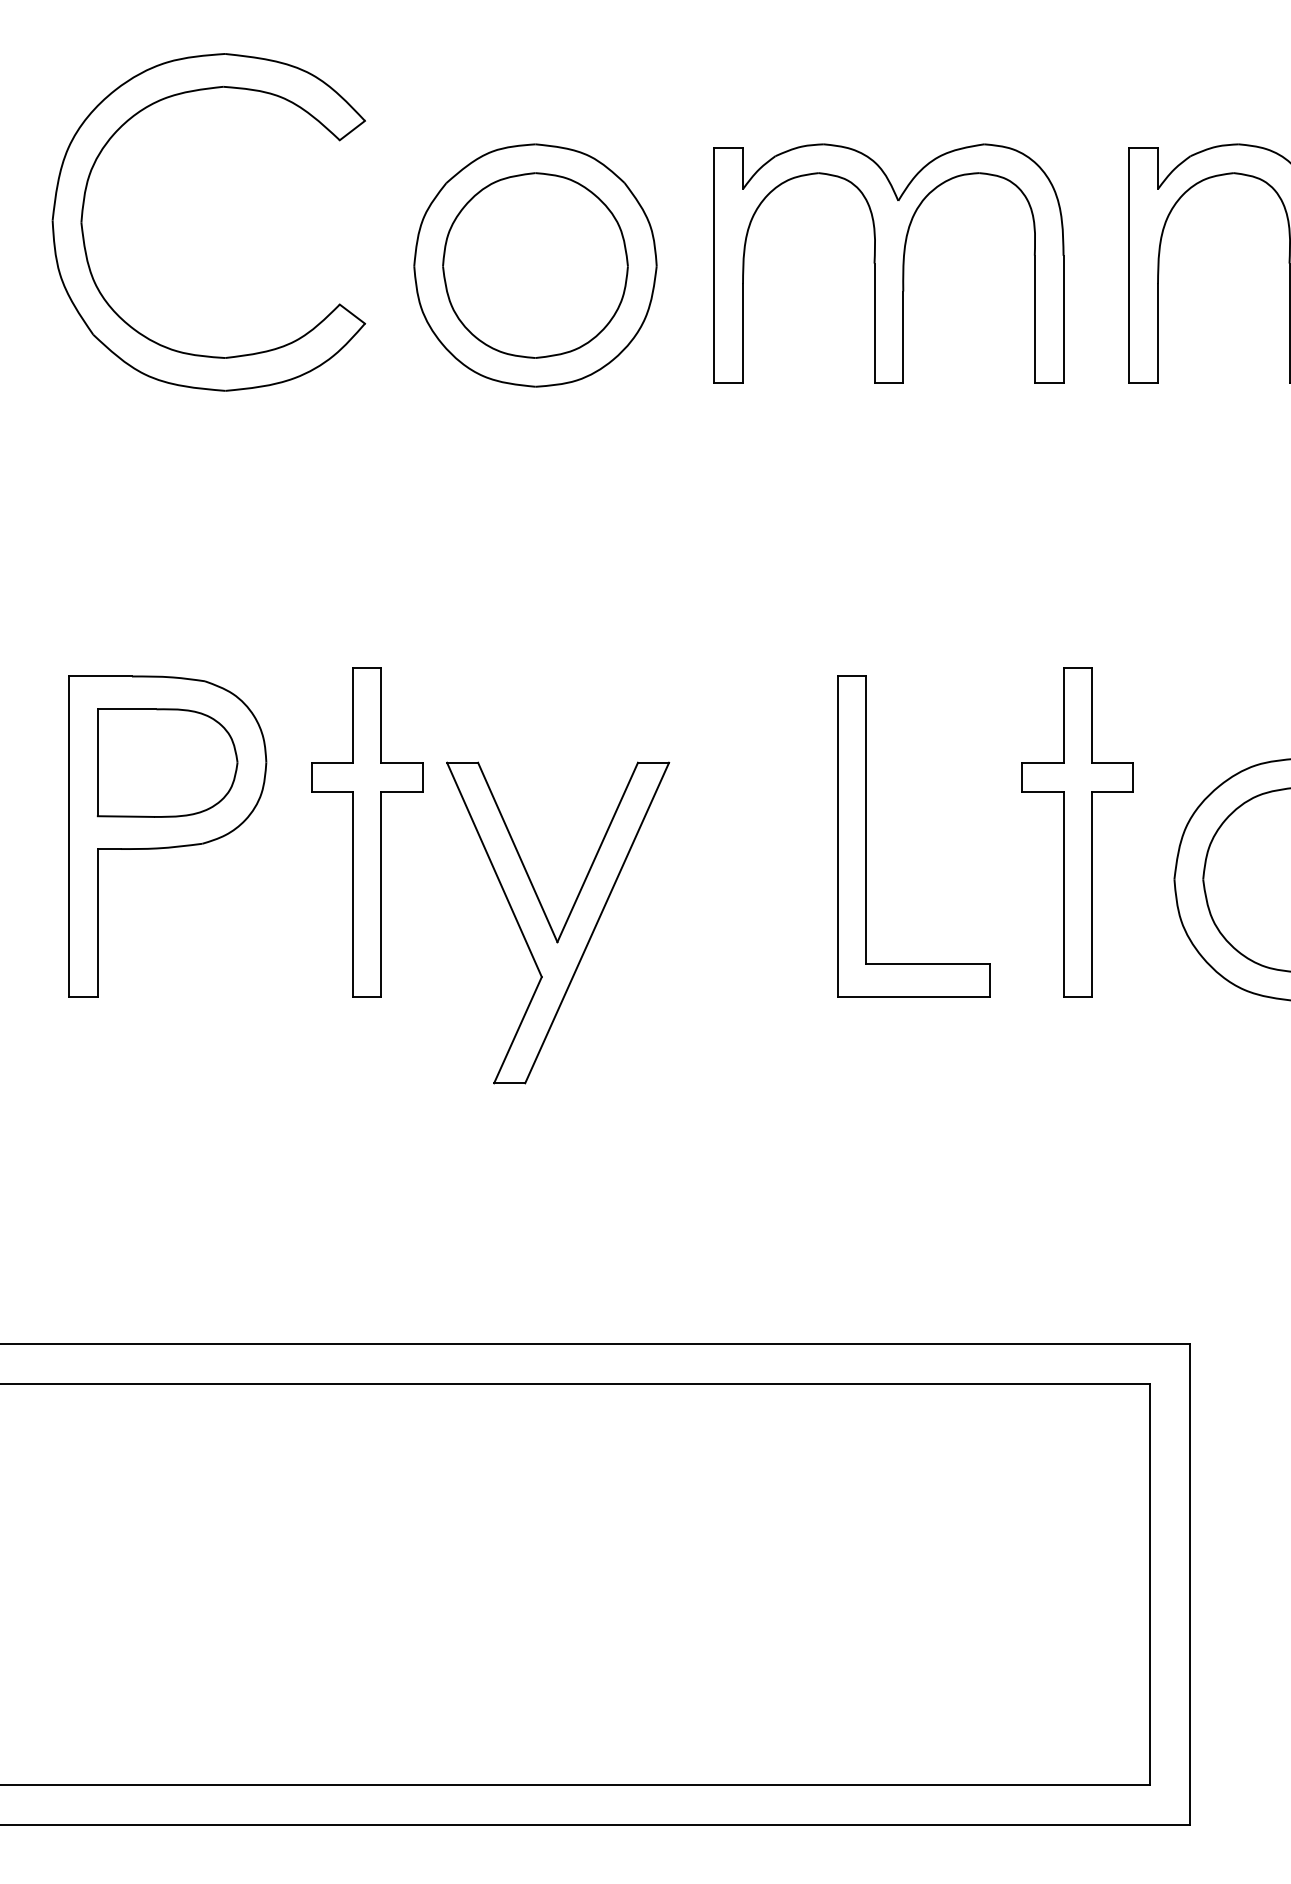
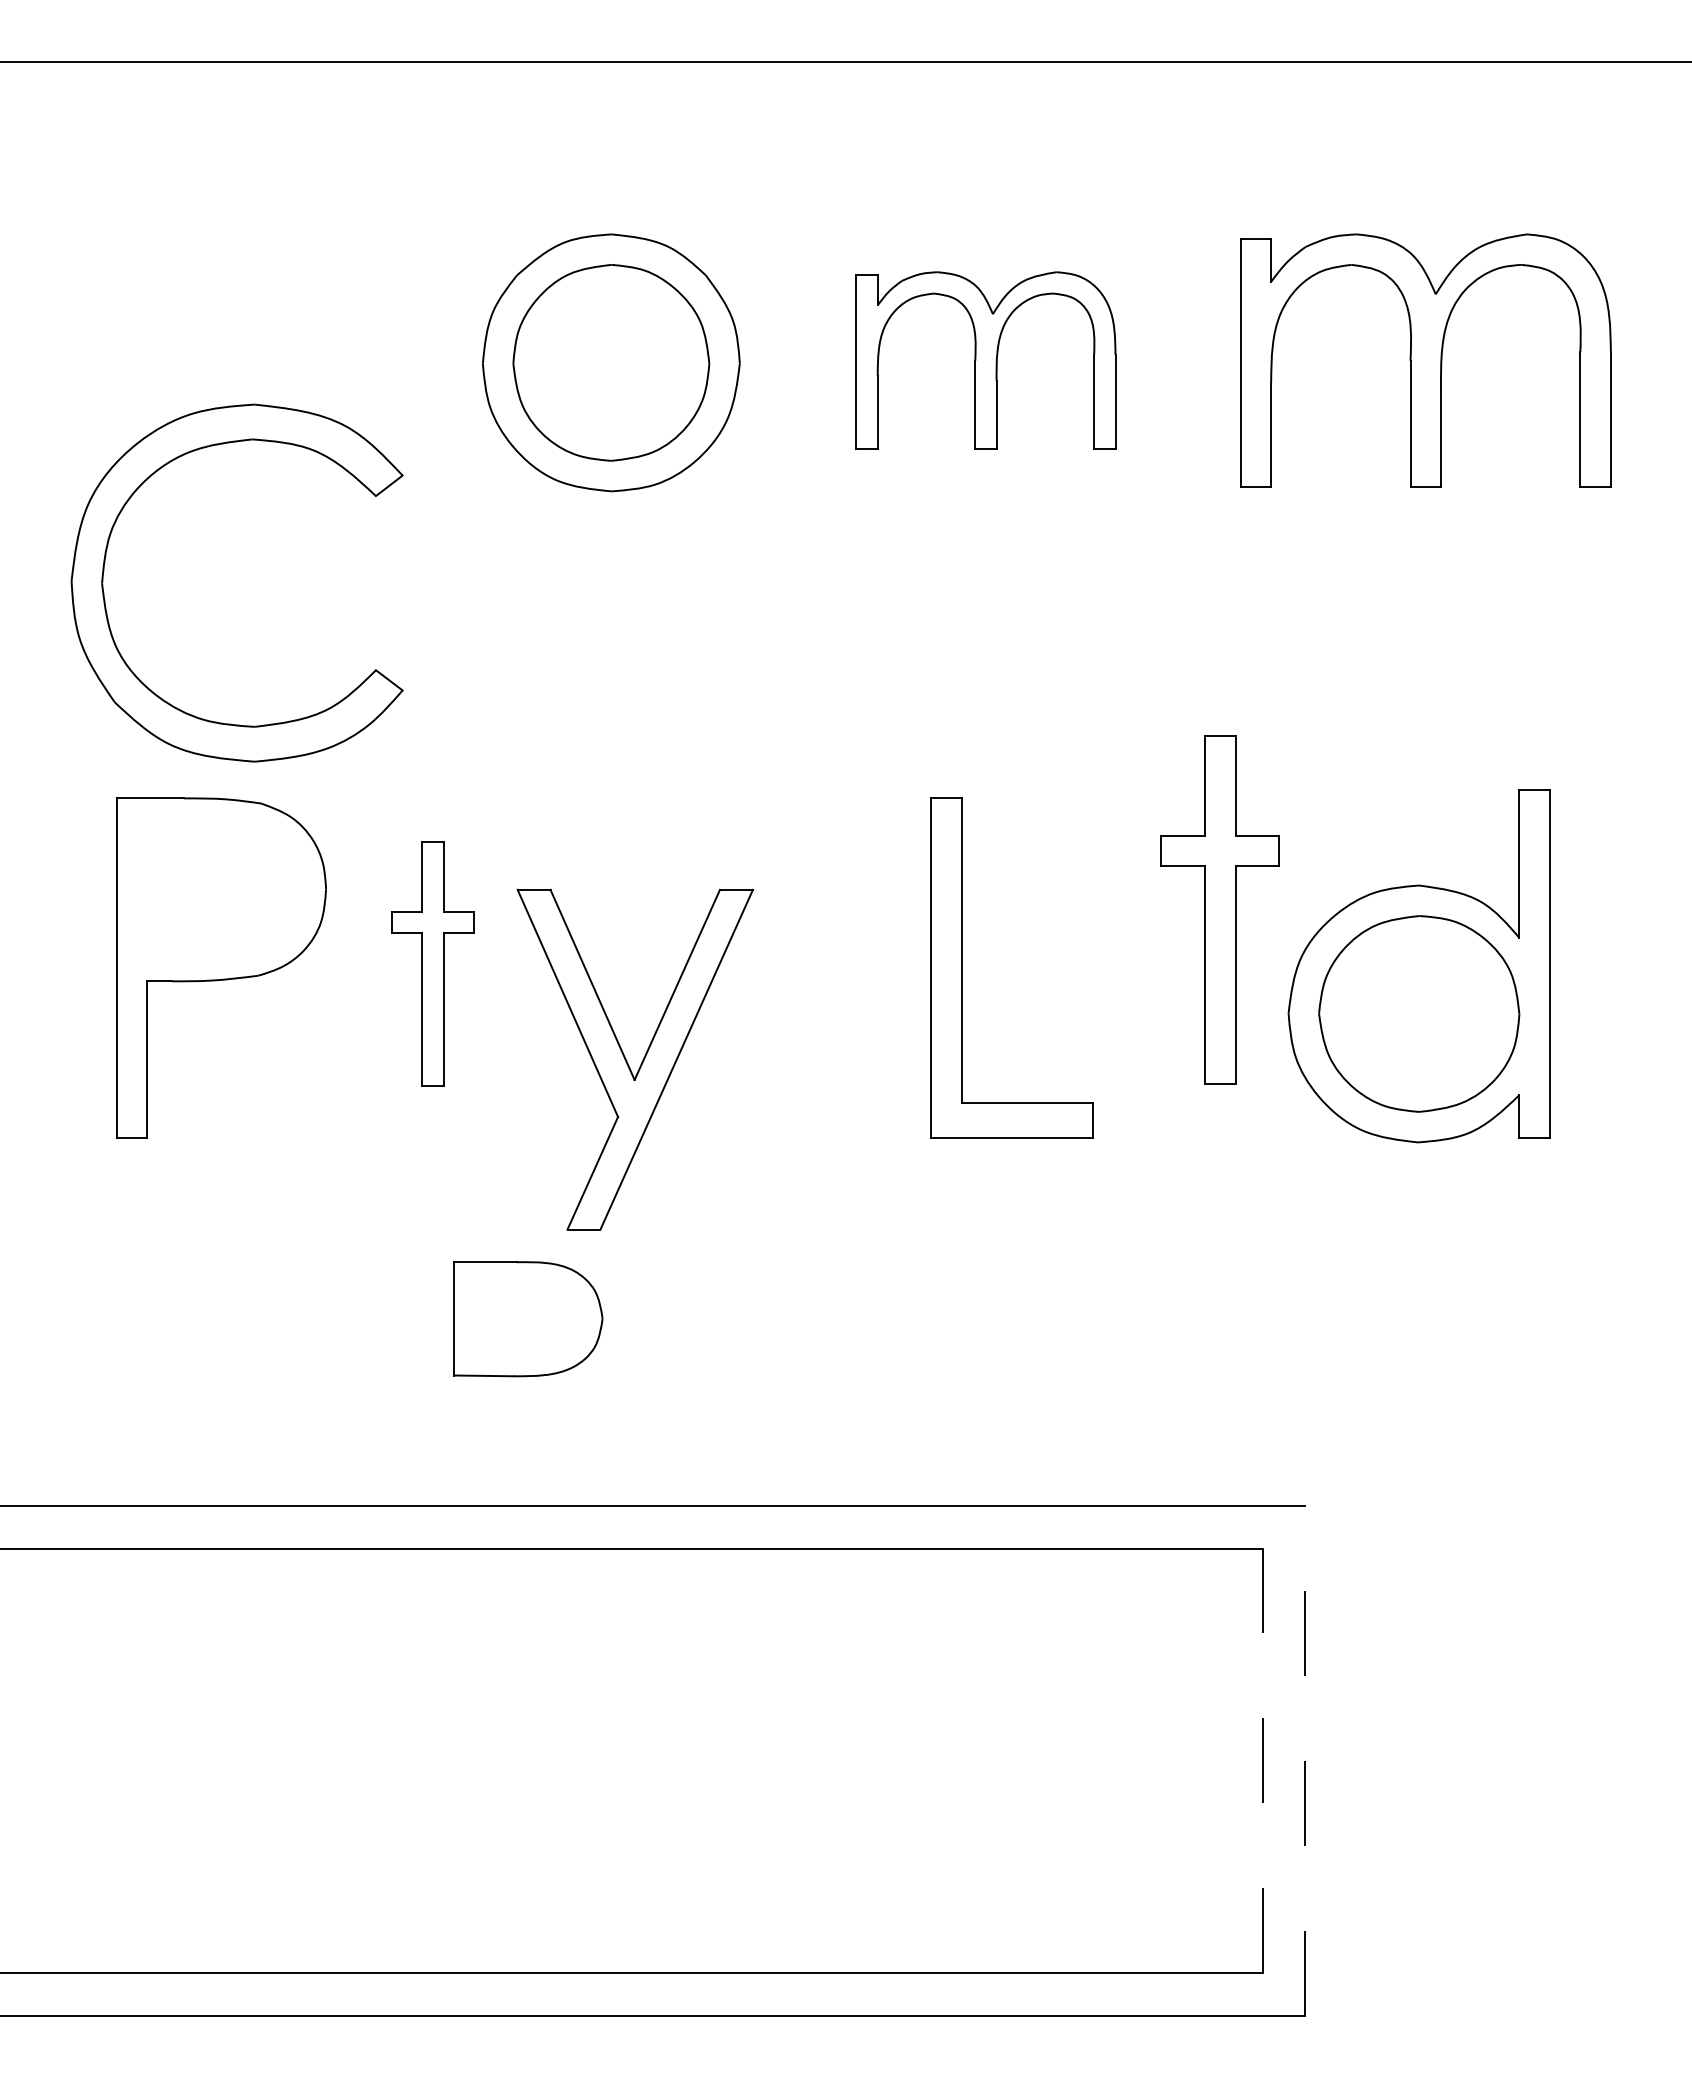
part: (84, 238) -> (105, 600), moved
part: (888, 263) -> (985, 360), size x0.7
part: (167, 763) -> (528, 1319), moved
part: (366, 832) -> (432, 963), size x0.7
part: (1077, 832) -> (1219, 909), moved
line: (1149, 1584) -> (1262, 1760), solid -> dashed
line: (1189, 1584) -> (1304, 1760), solid -> dashed

